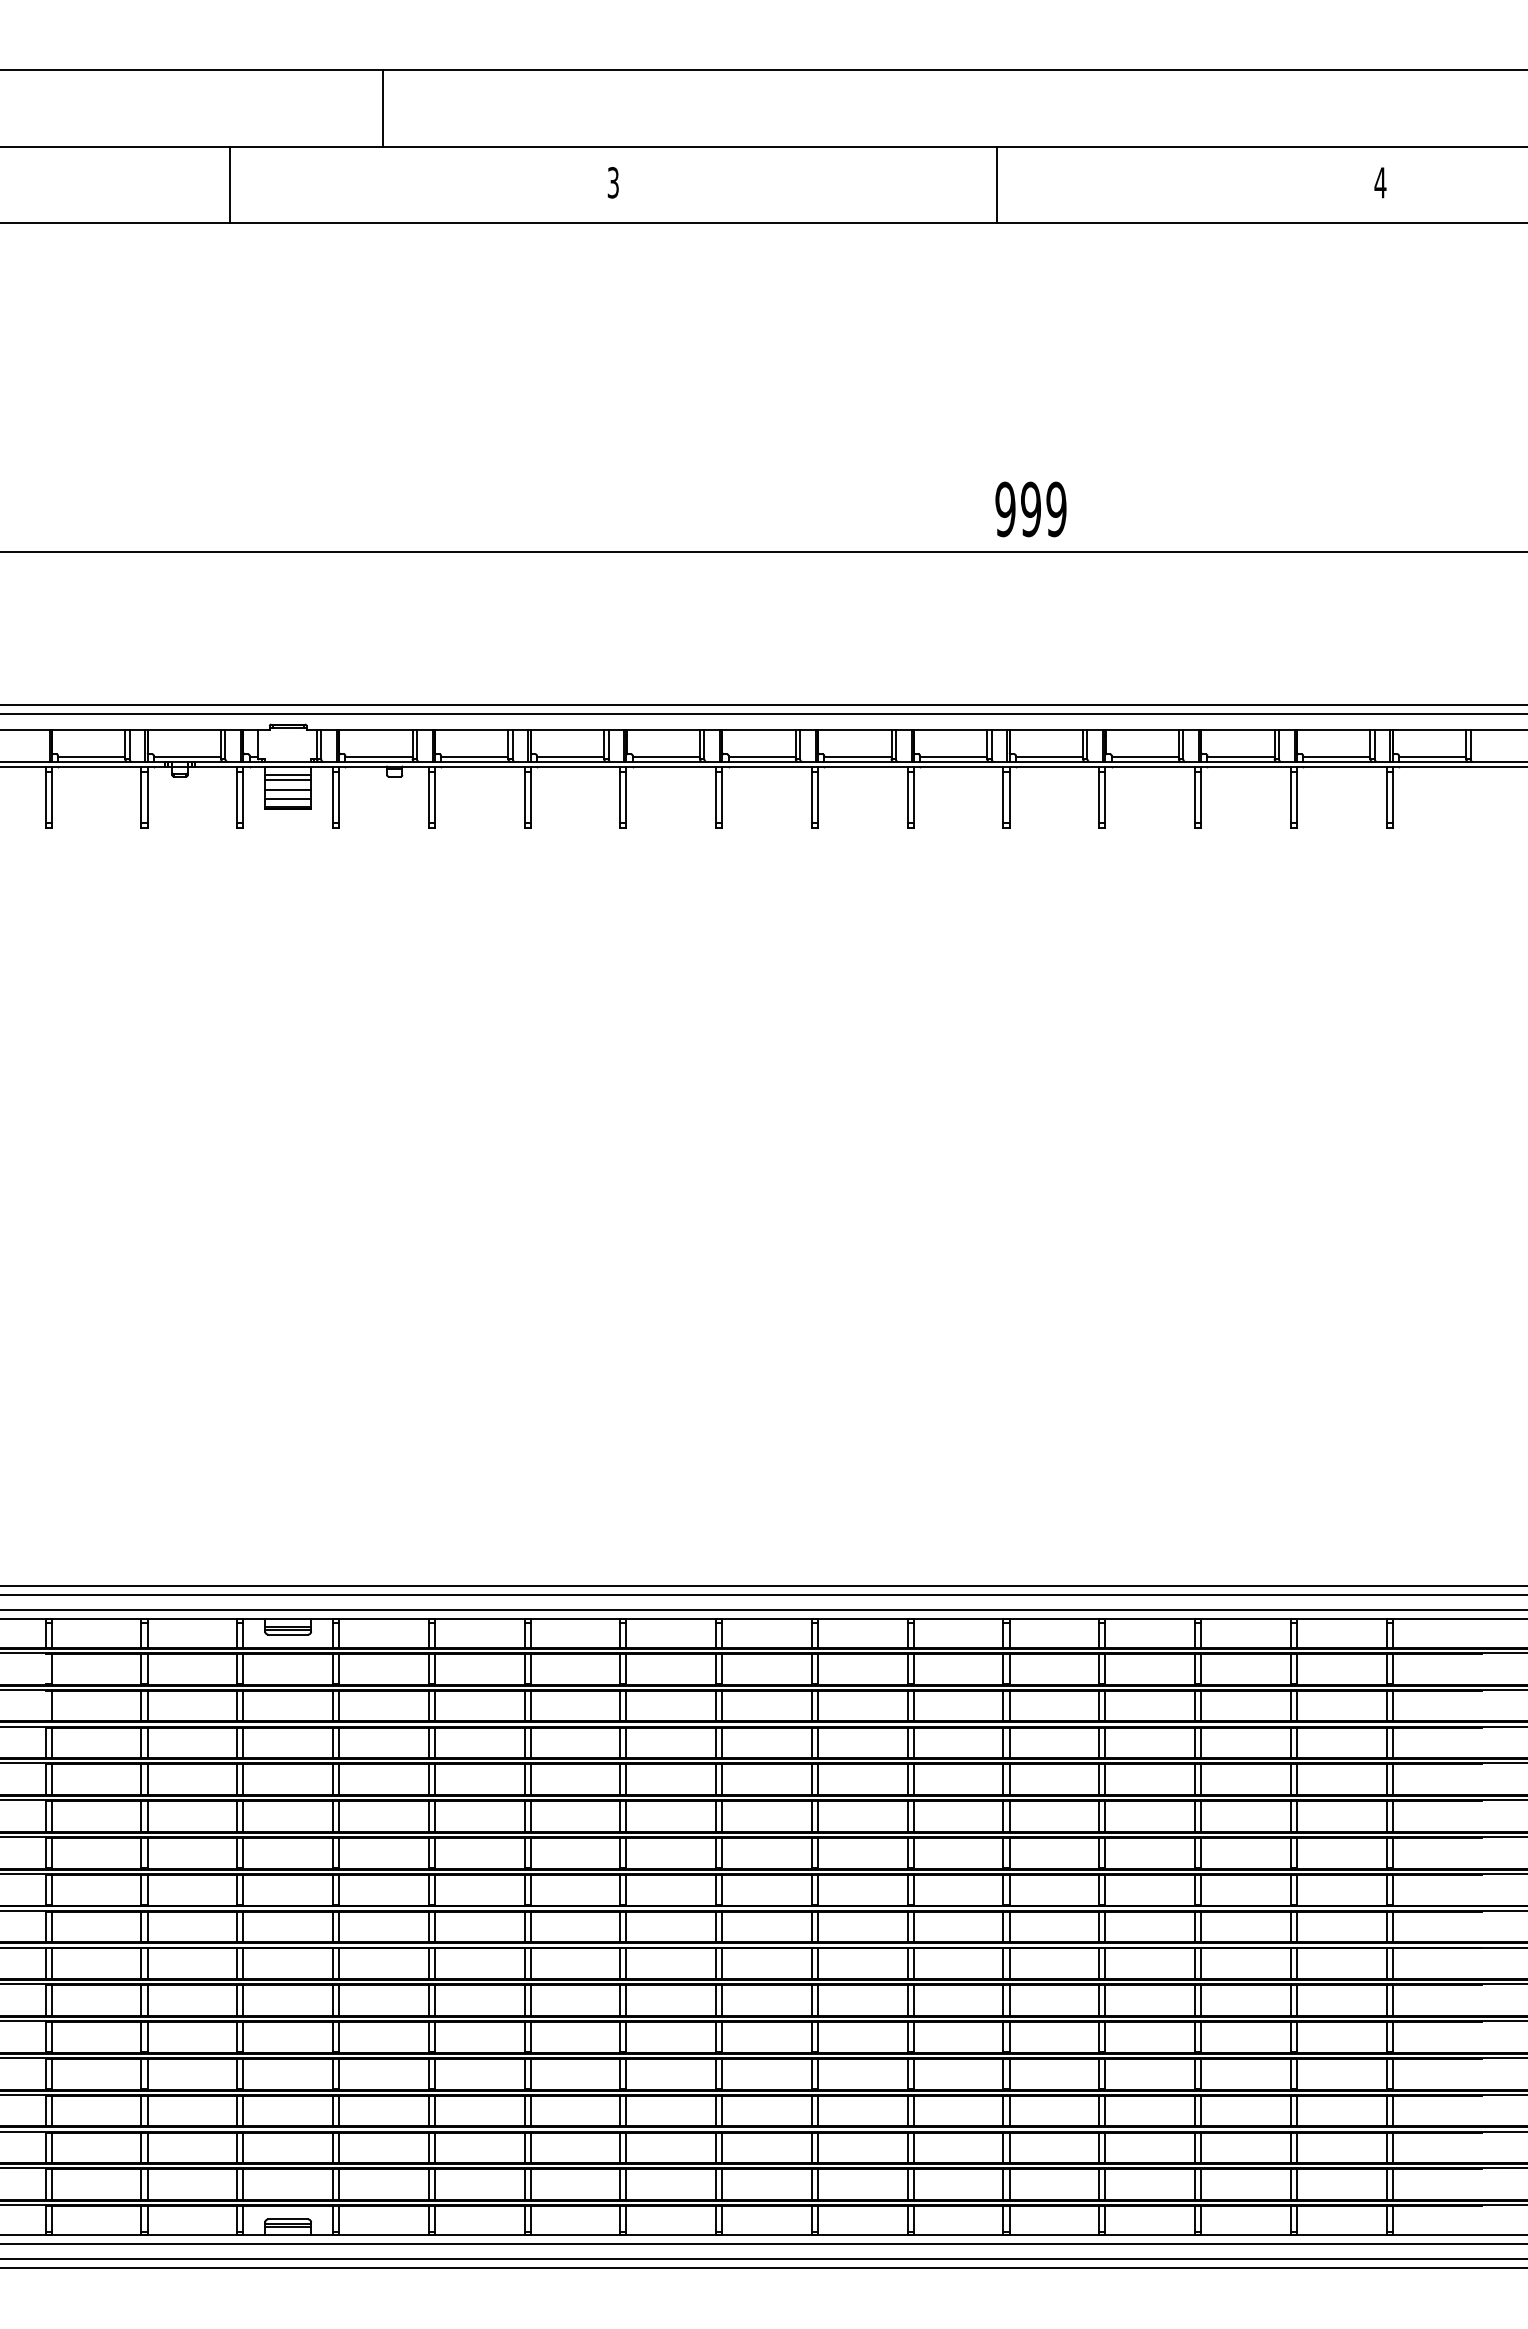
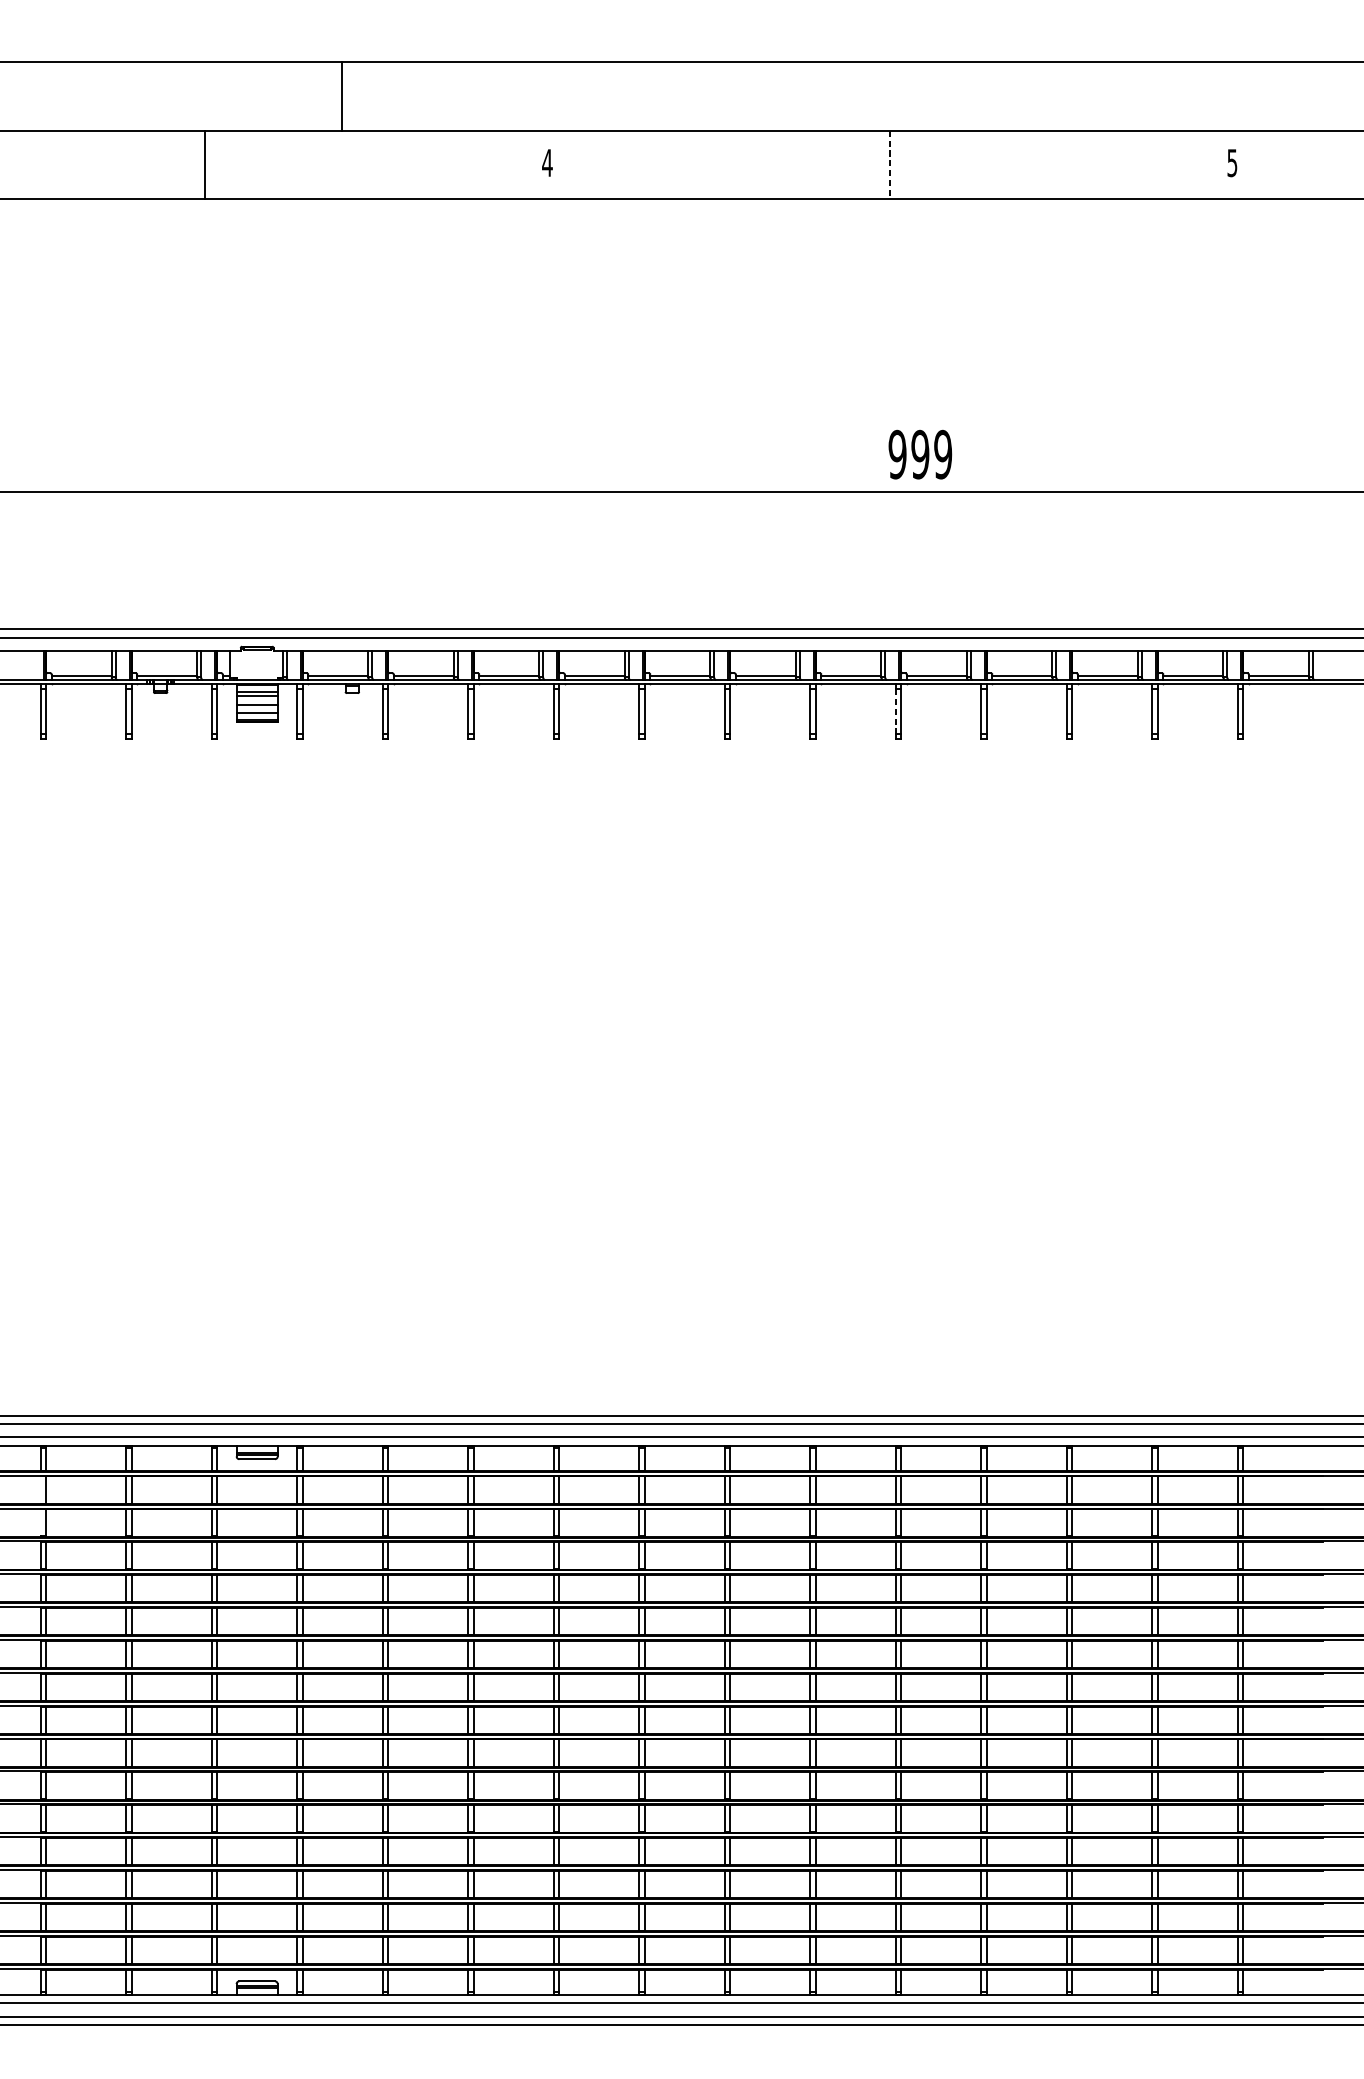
text: (613, 182) -> (547, 162), 3 -> 4
text: (1380, 182) -> (1232, 162), 4 -> 5
line: (996, 185) -> (889, 165), solid -> dashed
line: (1003, 797) -> (895, 711), solid -> dashed

